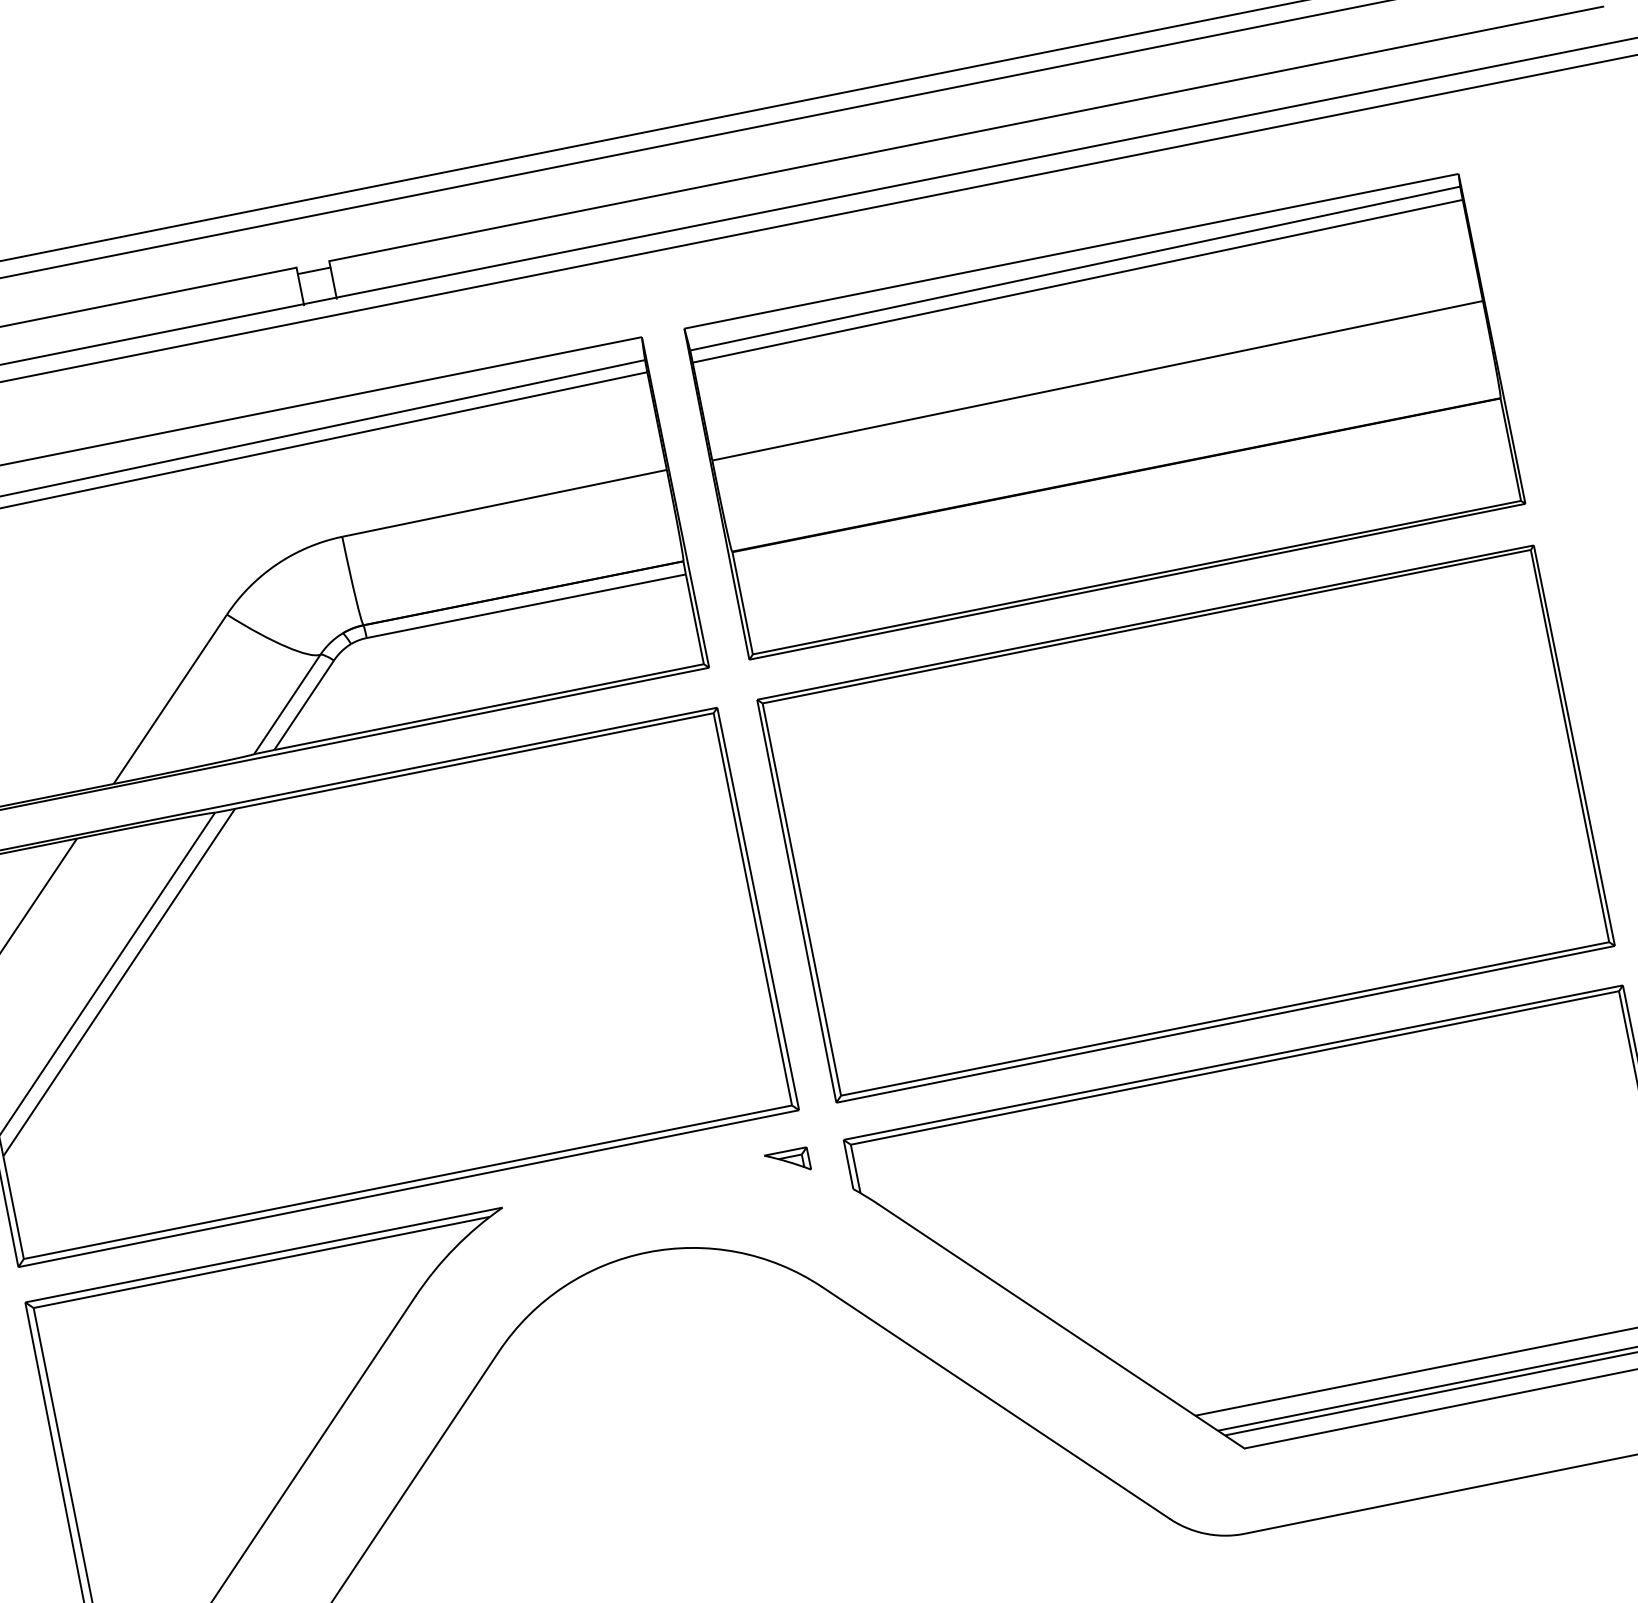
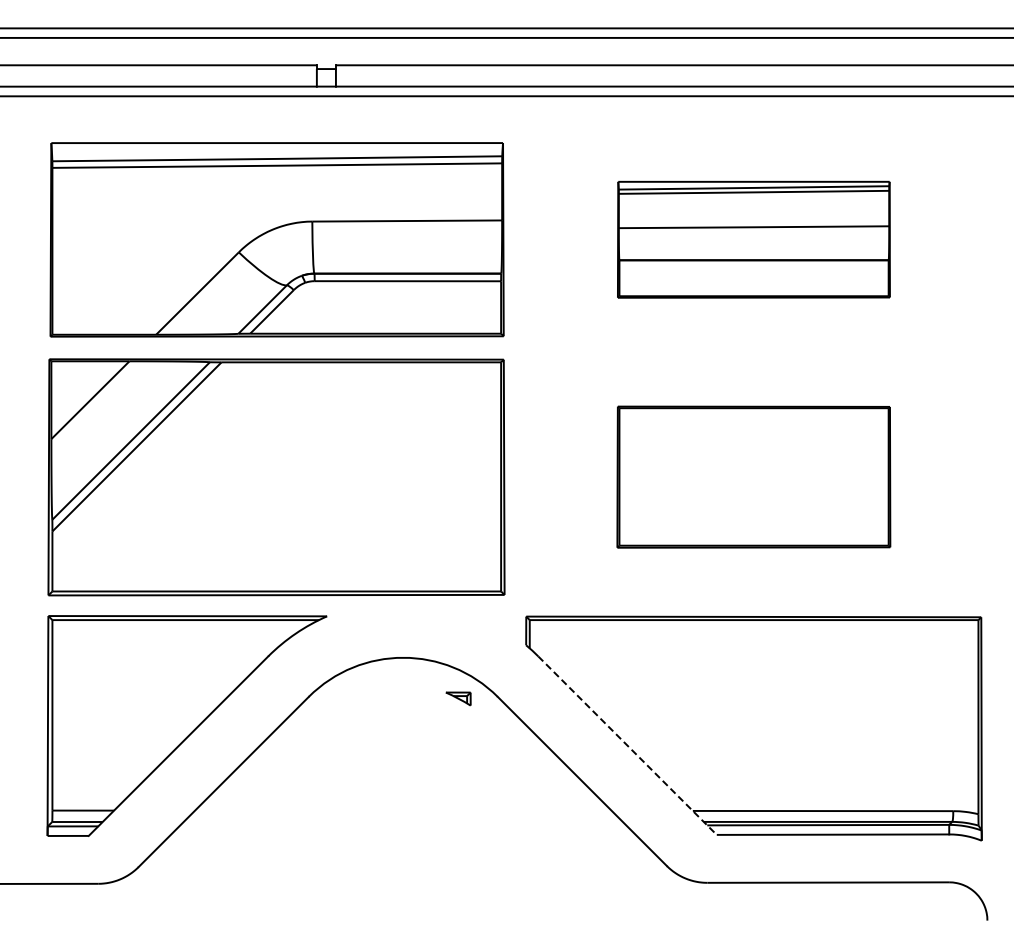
part: (1103, 416) -> (753, 239), size x0.6
part: (1184, 822) -> (753, 476), size x0.6
part: (787, 1161) -> (458, 698), moved
line: (1061, 1327) -> (627, 746), solid -> dashed

